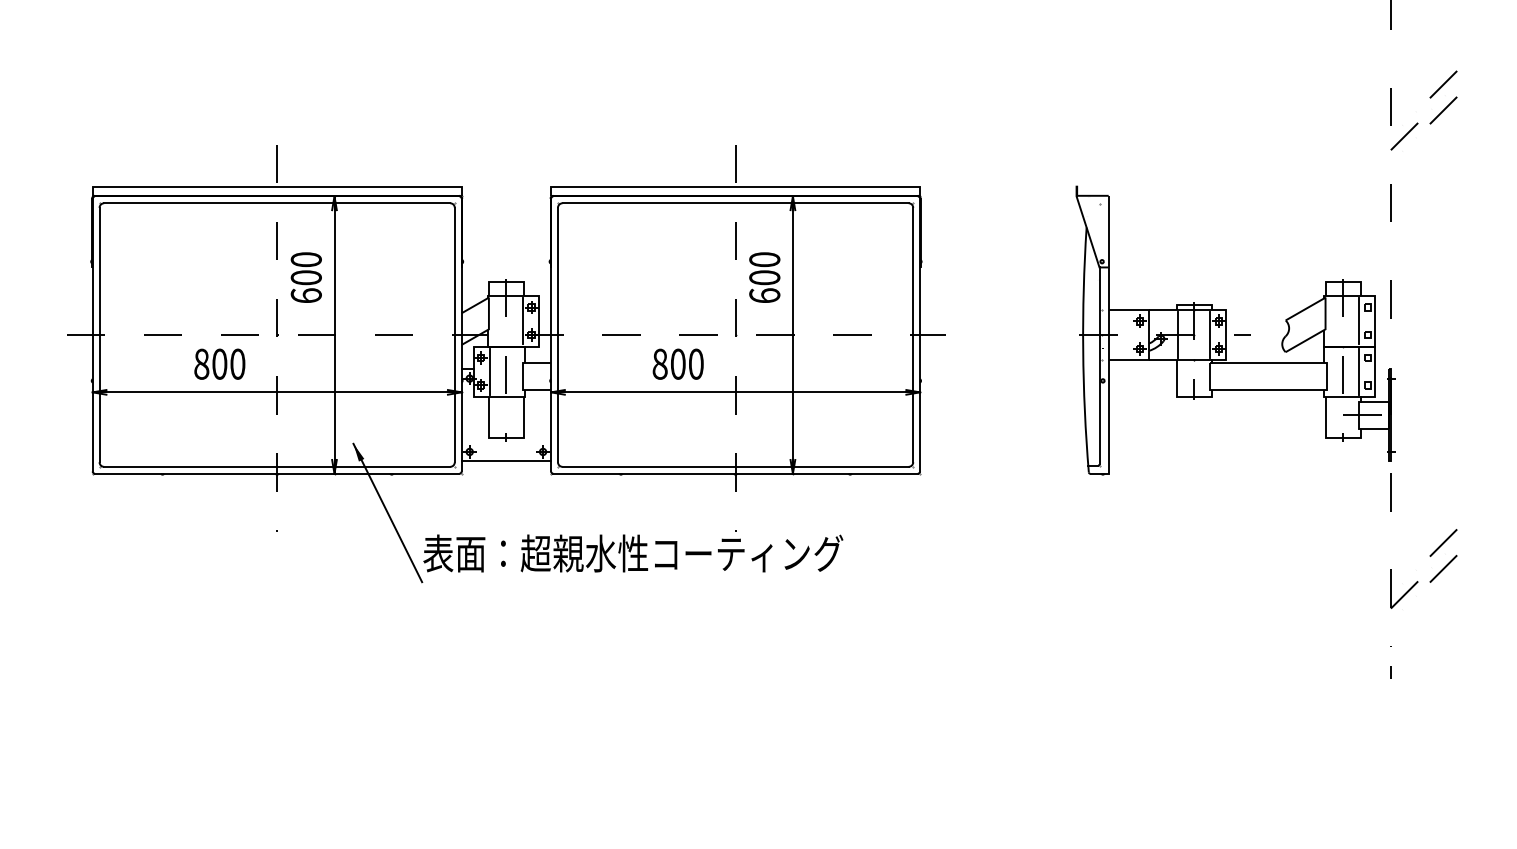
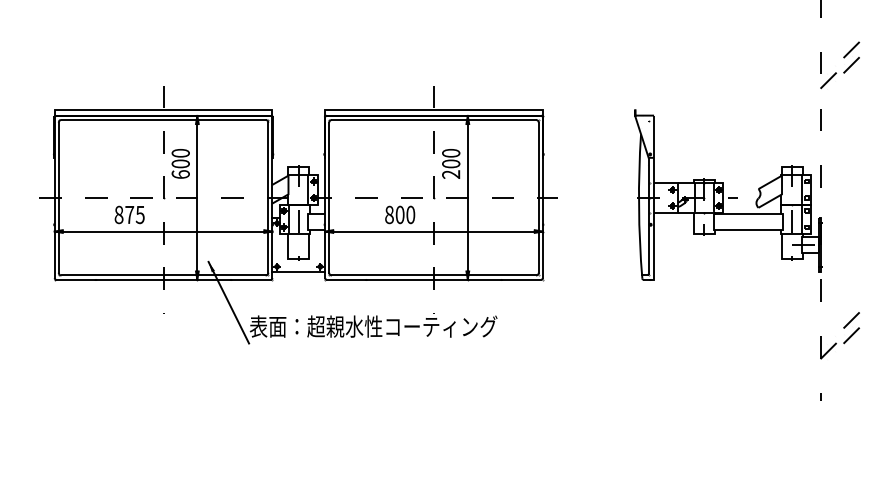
text: (765, 295) -> (451, 174), 600 -> 200
text: (227, 363) -> (134, 214), 800 -> 875

